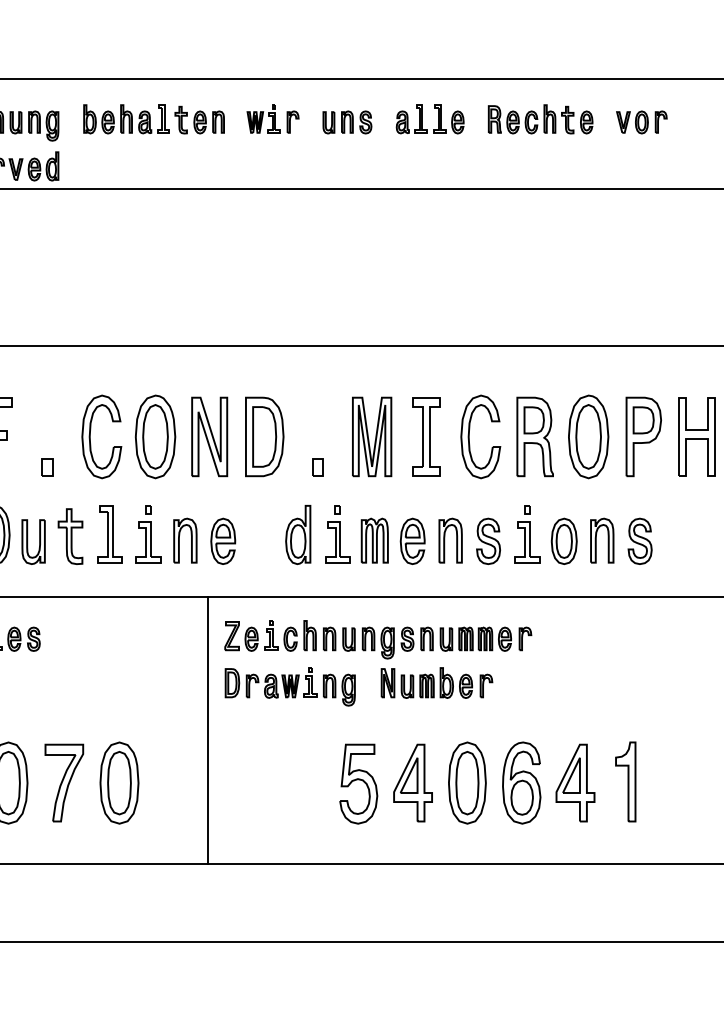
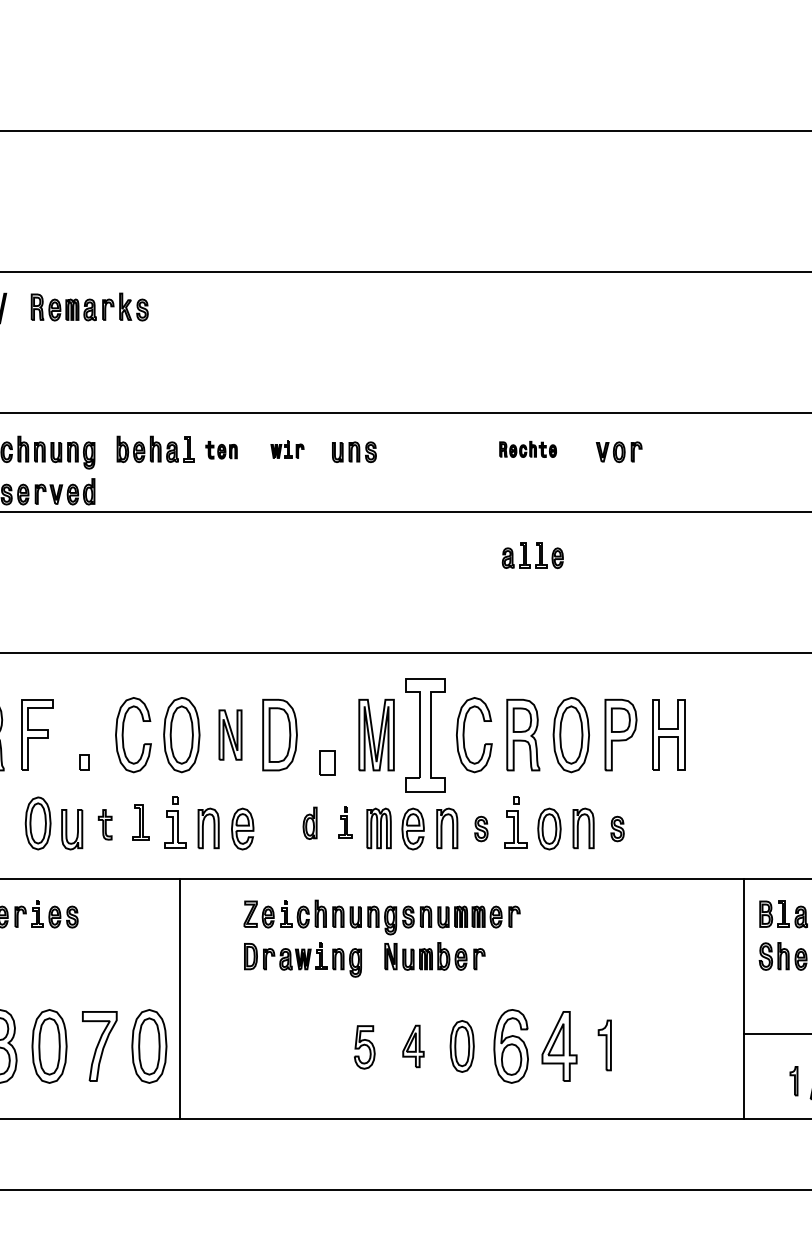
part: (273, 119) -> (287, 449), size x0.7
part: (429, 119) -> (532, 555), moved
part: (539, 119) -> (527, 449), size x0.6
part: (199, 120) -> (221, 450), size x0.7
part: (209, 436) -> (230, 734), size x0.7
part: (425, 436) -> (424, 734), size x1.6
part: (317, 467) -> (327, 762), size x1.6
part: (109, 534) -> (140, 822), size x0.7
part: (337, 534) -> (345, 822), size x0.6
part: (297, 535) -> (309, 823), size x0.6
part: (69, 536) -> (104, 824), size x0.6
part: (488, 540) -> (481, 828), size x0.6
part: (639, 540) -> (617, 828), size x0.6
line: (208, 730) -> (180, 999), moved
part: (625, 782) -> (604, 1045), size x0.7
part: (413, 783) -> (413, 1046), size x0.6
part: (466, 783) -> (461, 1046), size x0.7
part: (358, 784) -> (364, 1047), size x0.6

